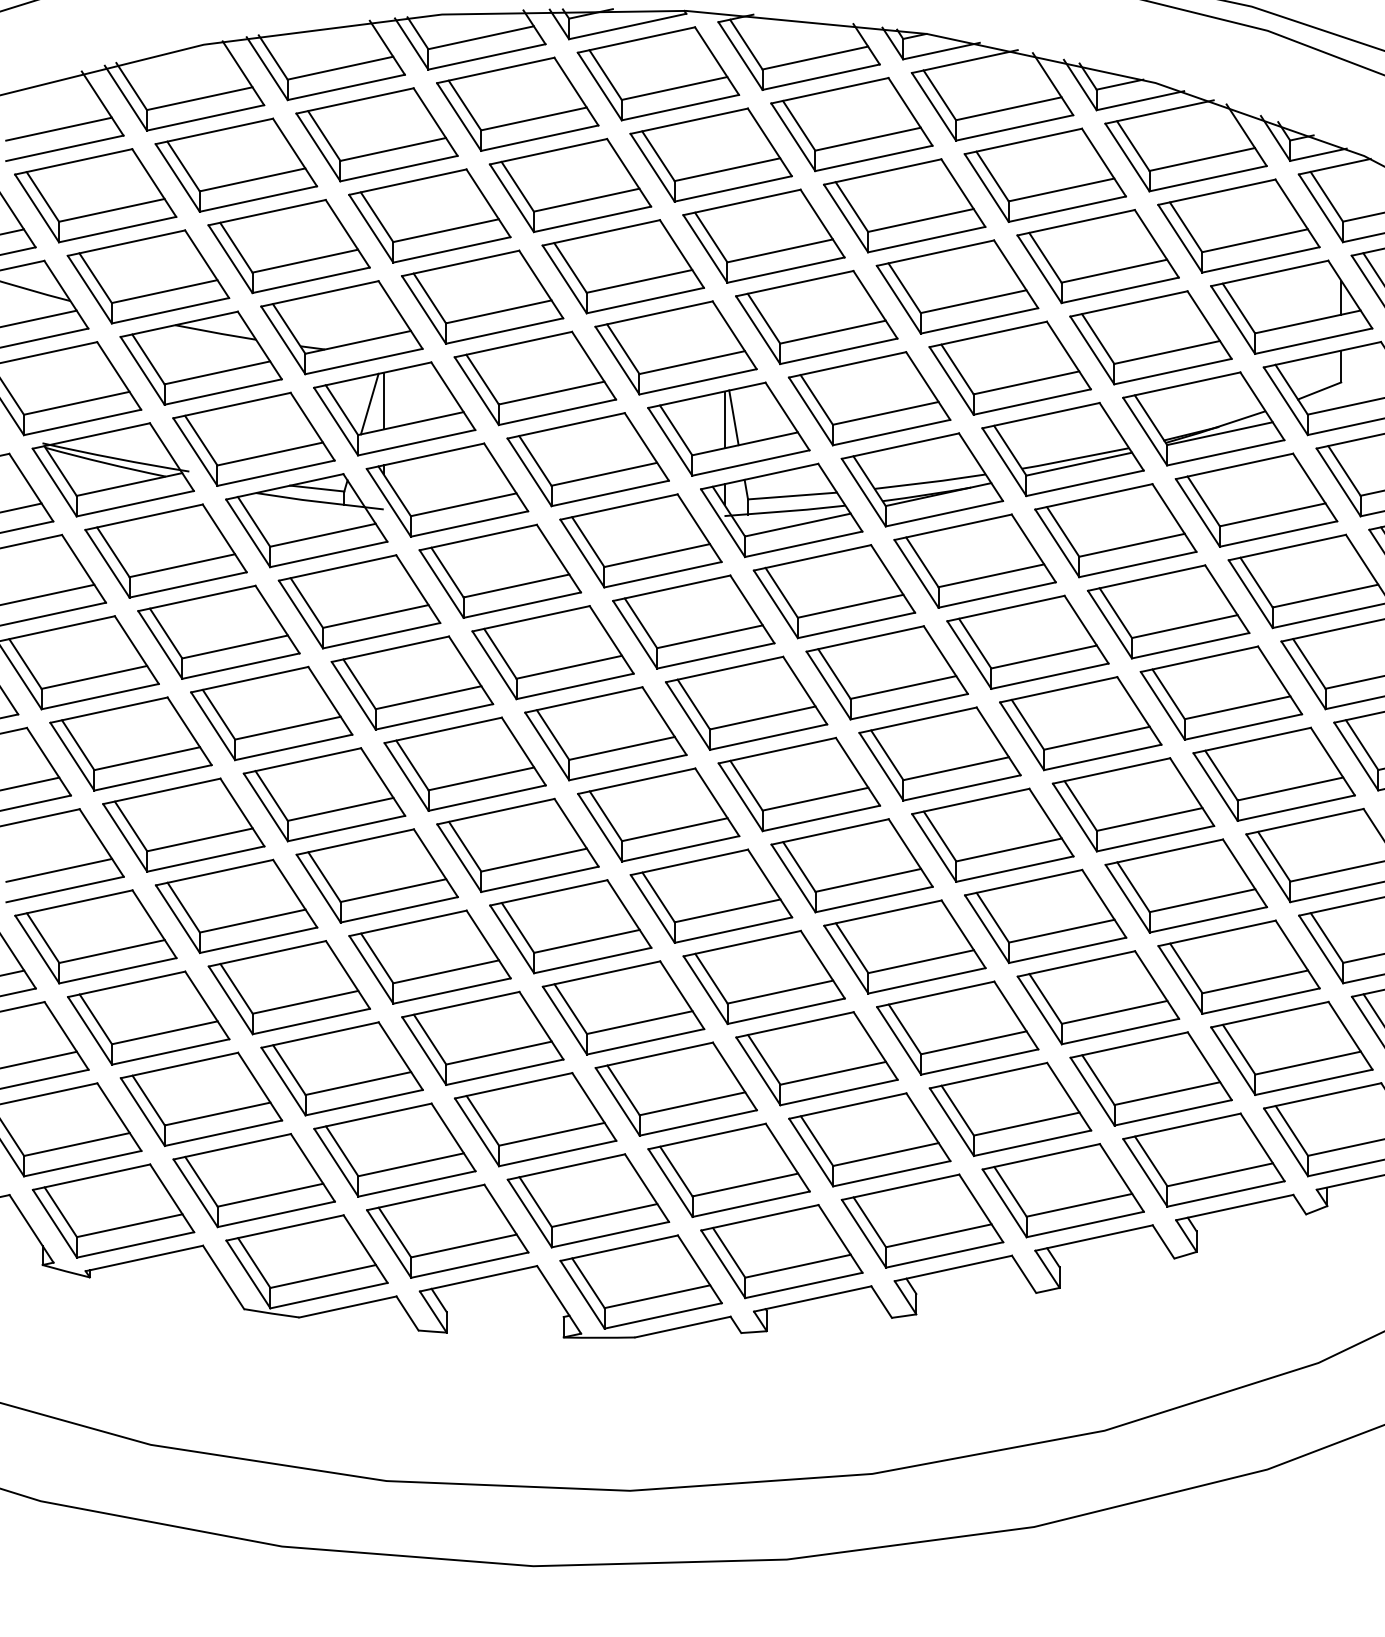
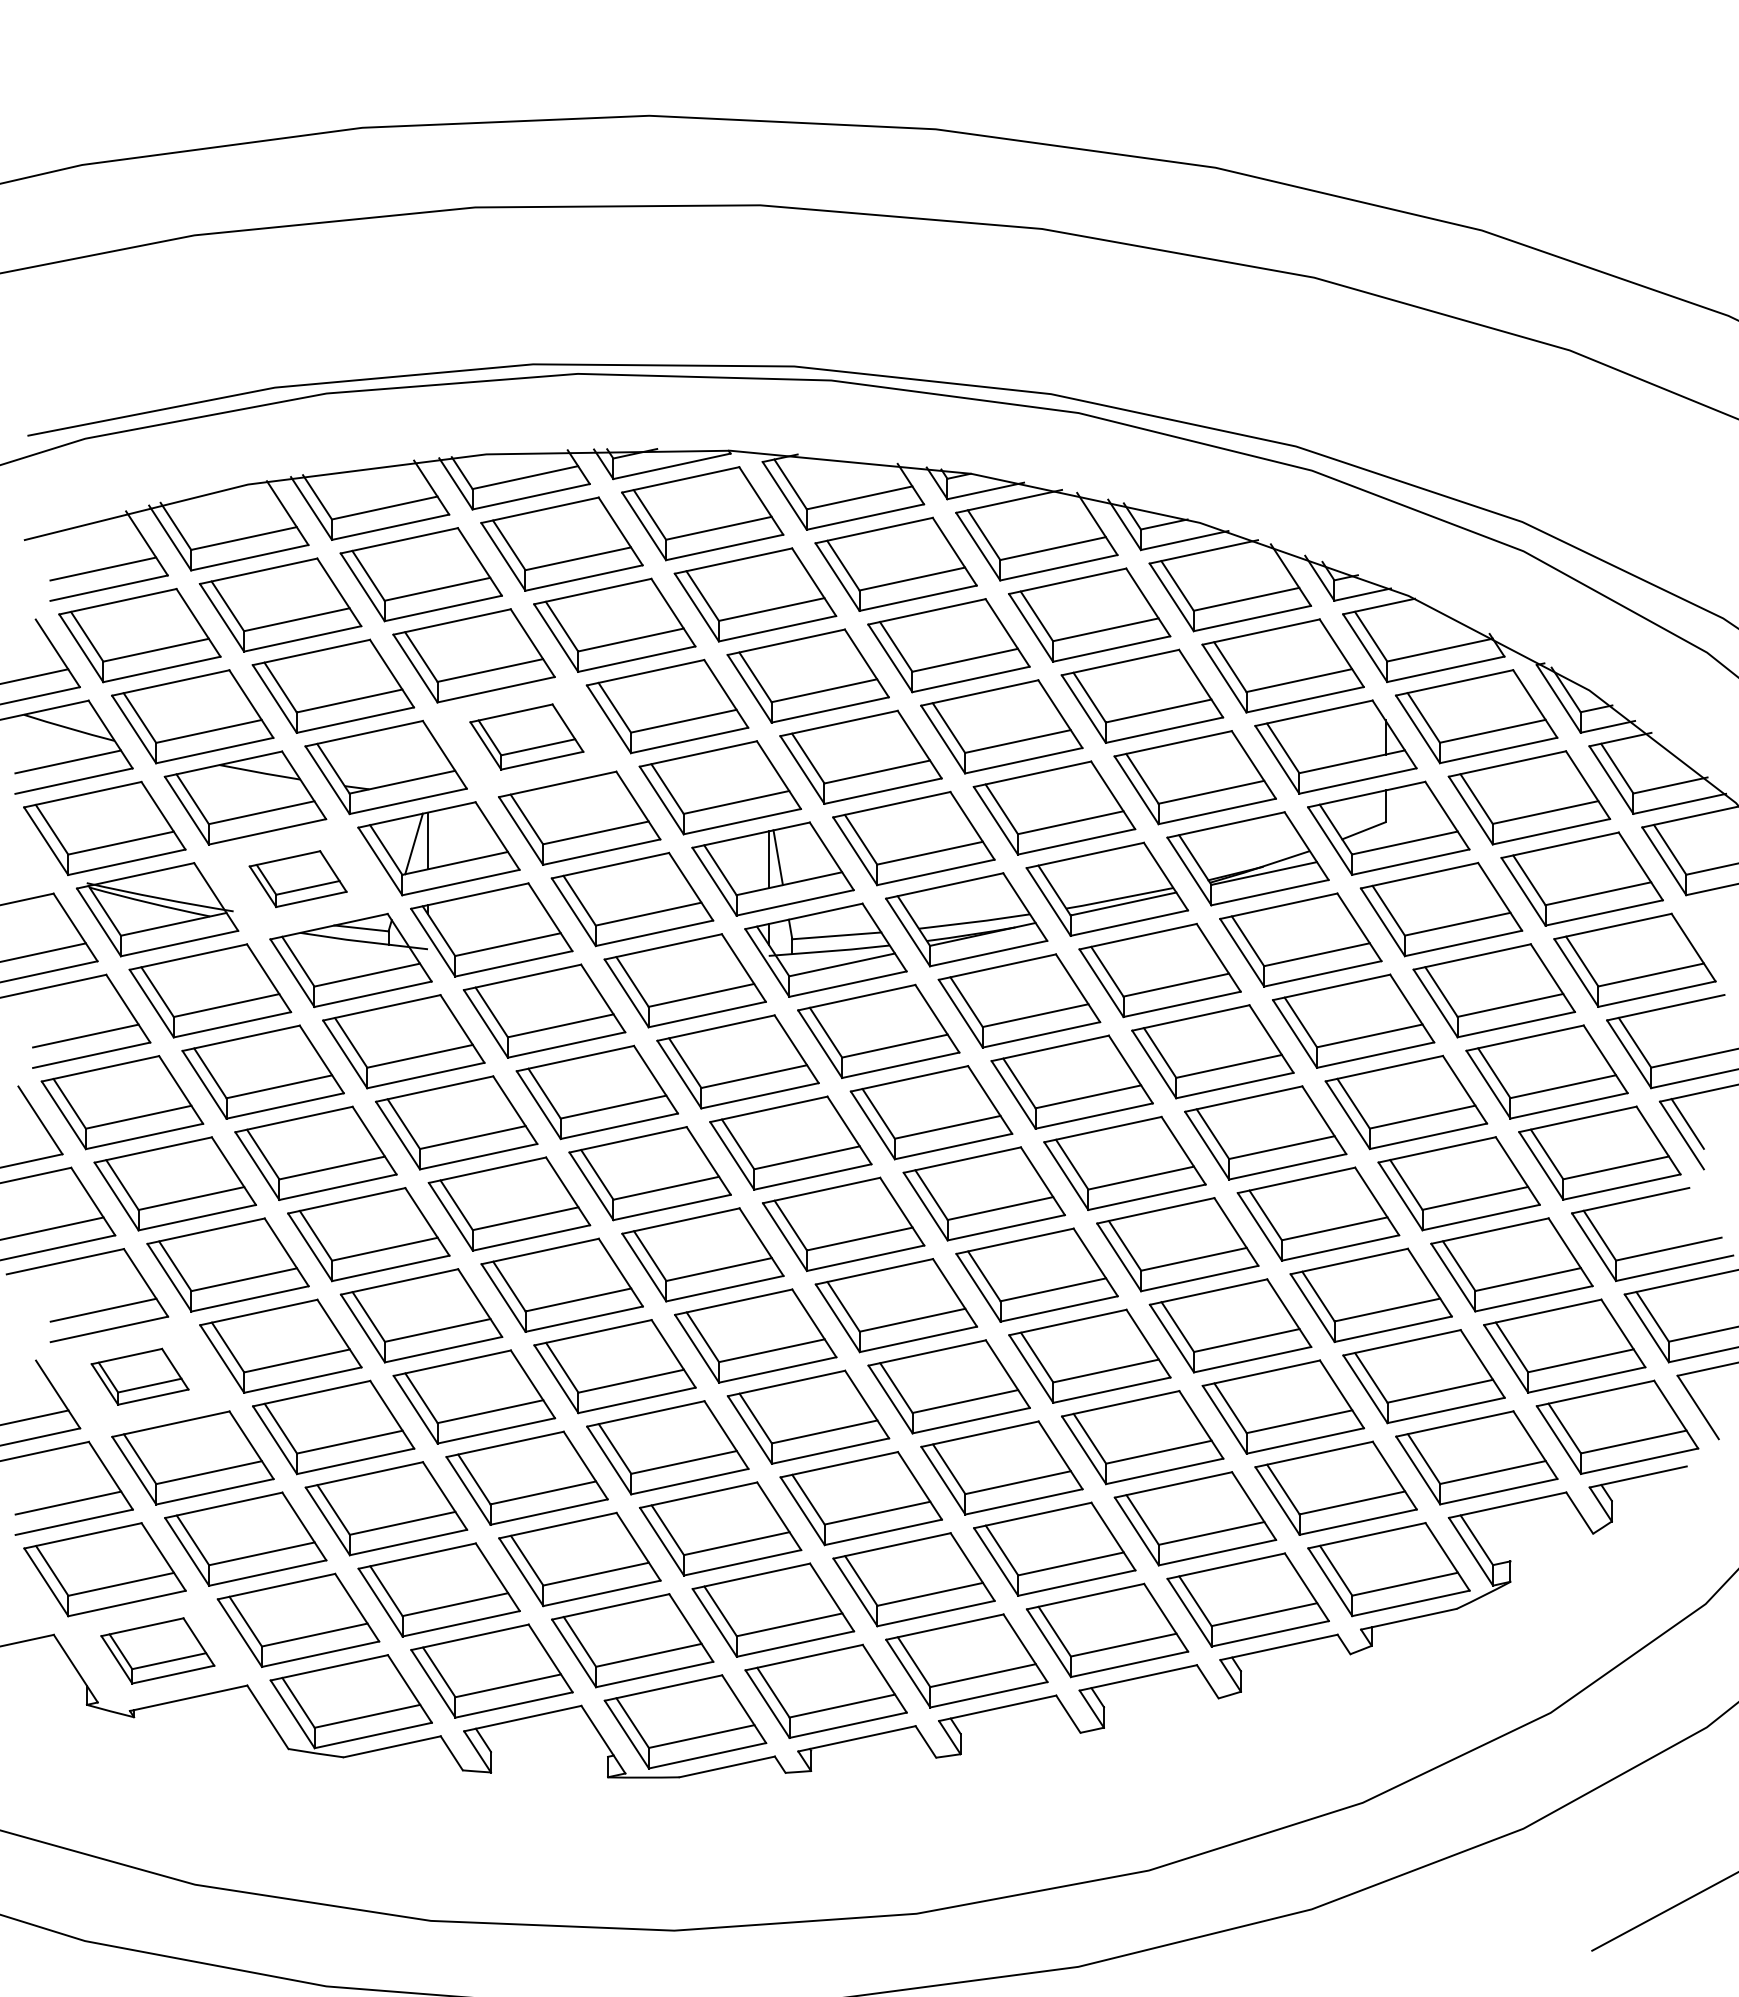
part: (482, 296) -> (526, 736), size x0.7
part: (253, 438) -> (297, 878), size x0.6
part: (95, 936) -> (139, 1376), size x0.6
part: (113, 1210) -> (157, 1650), size x0.7

